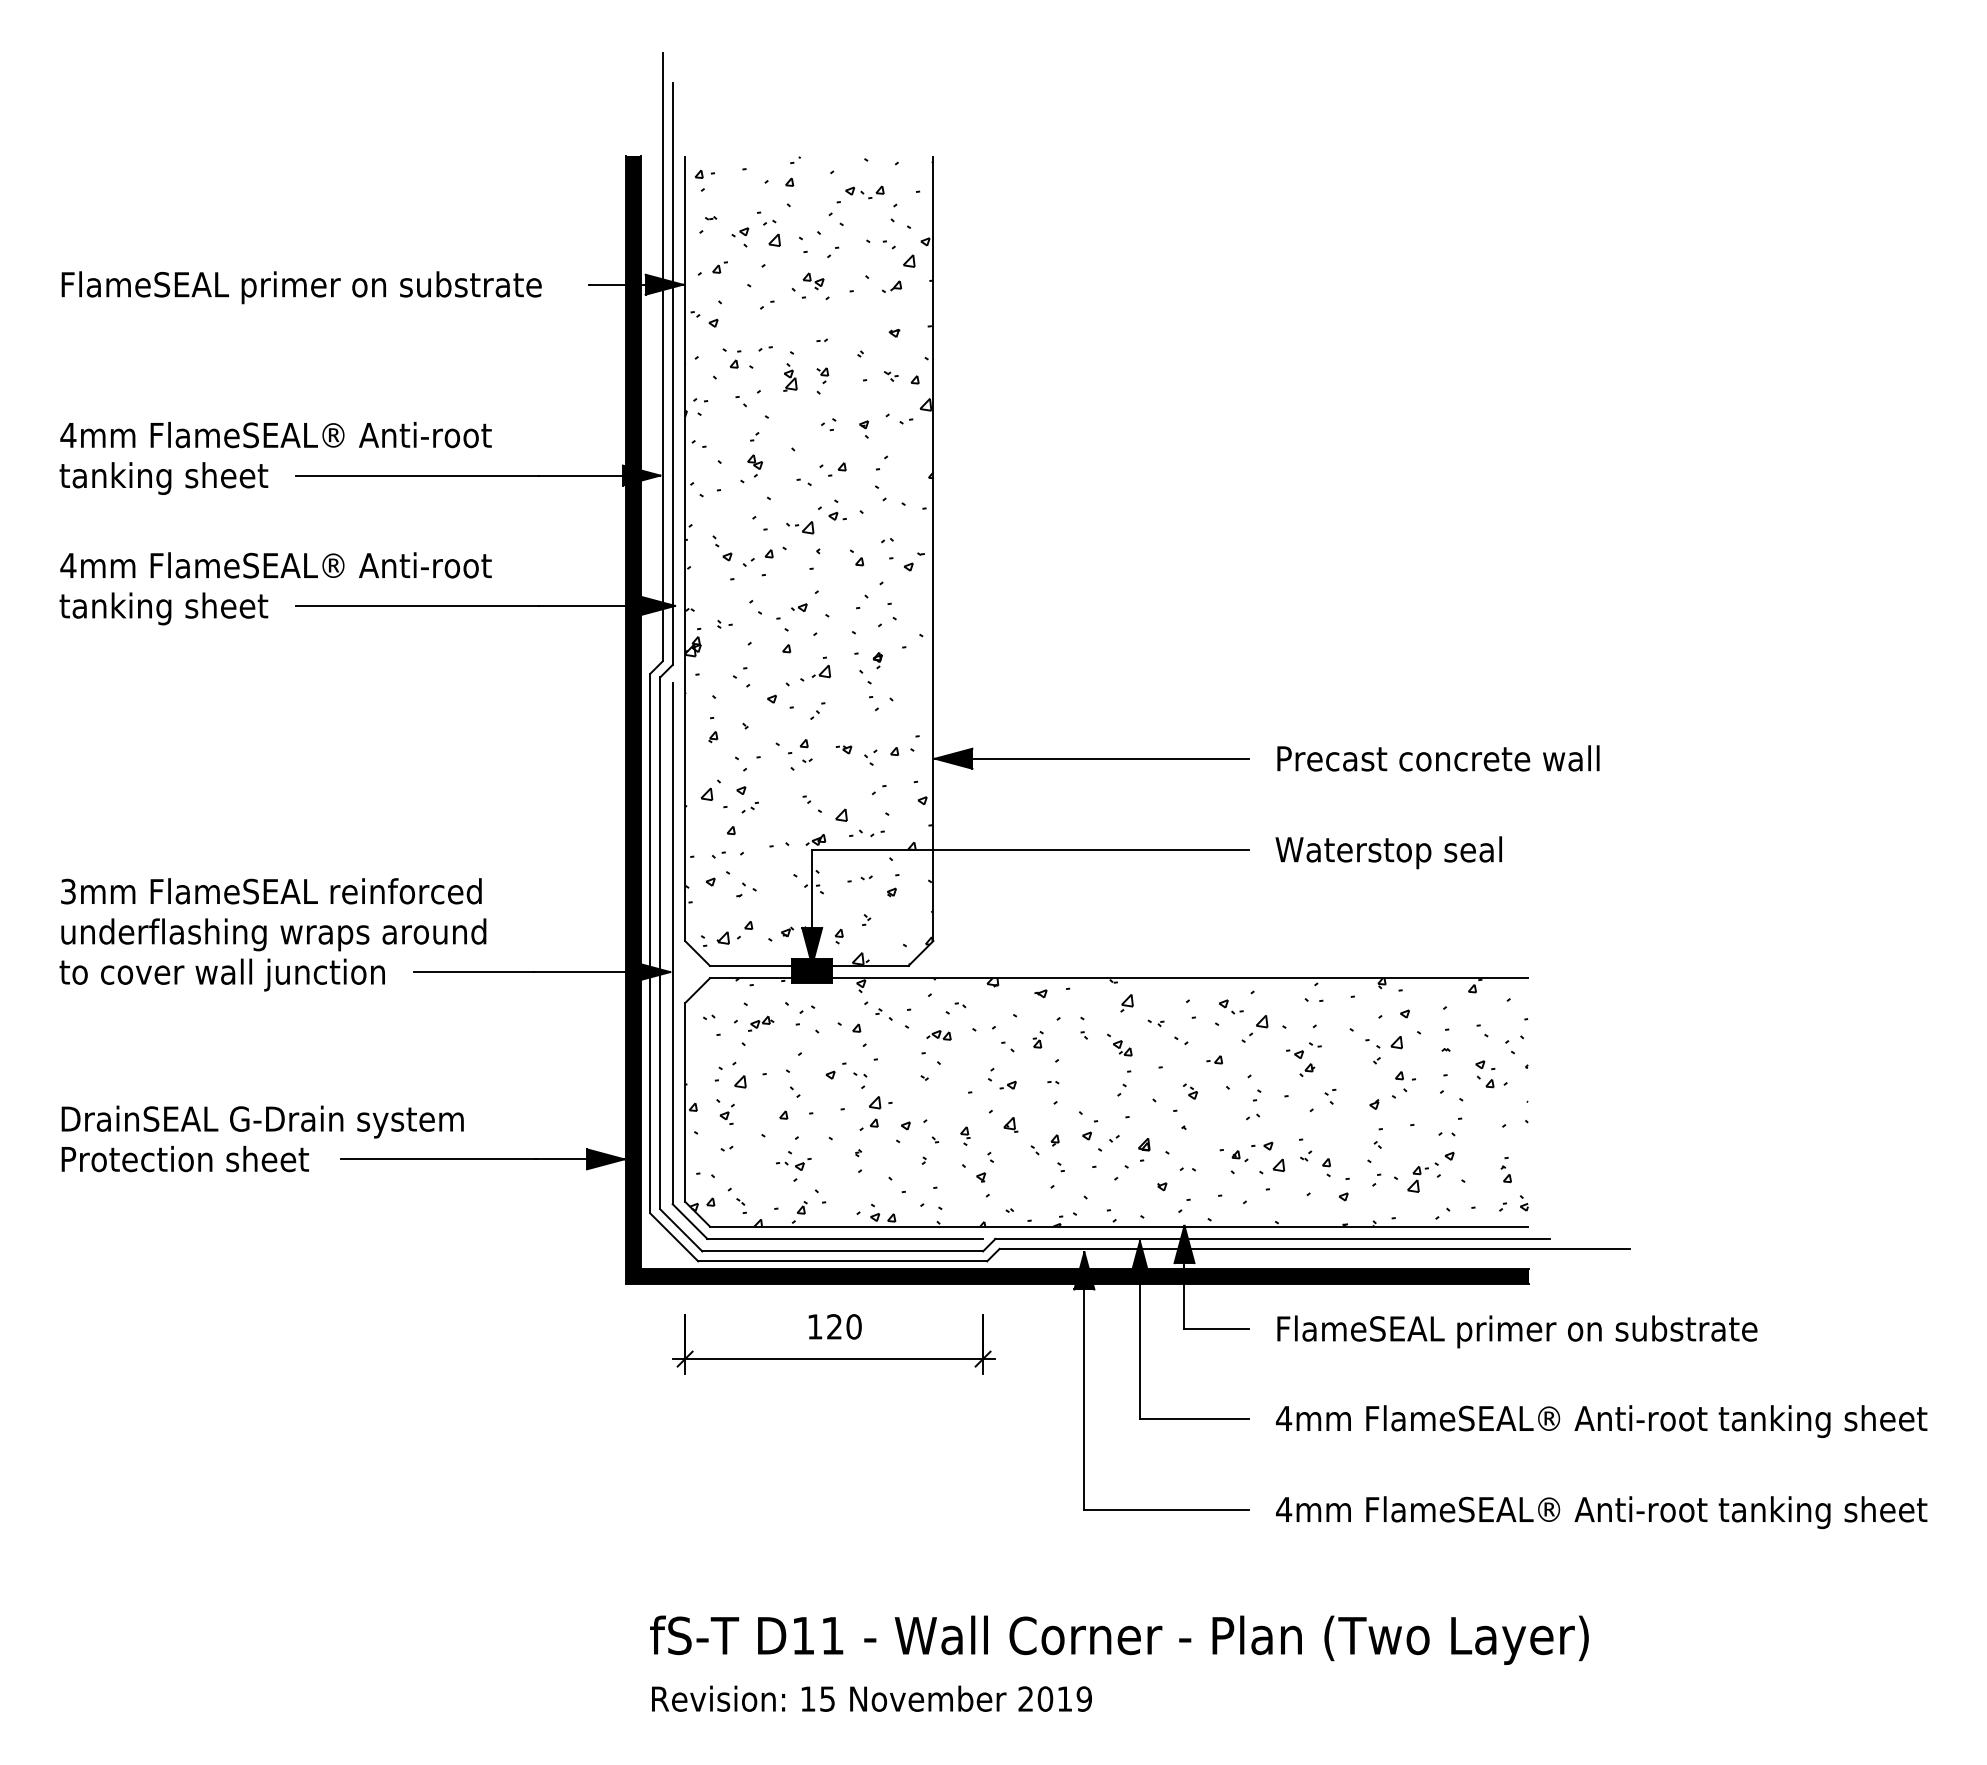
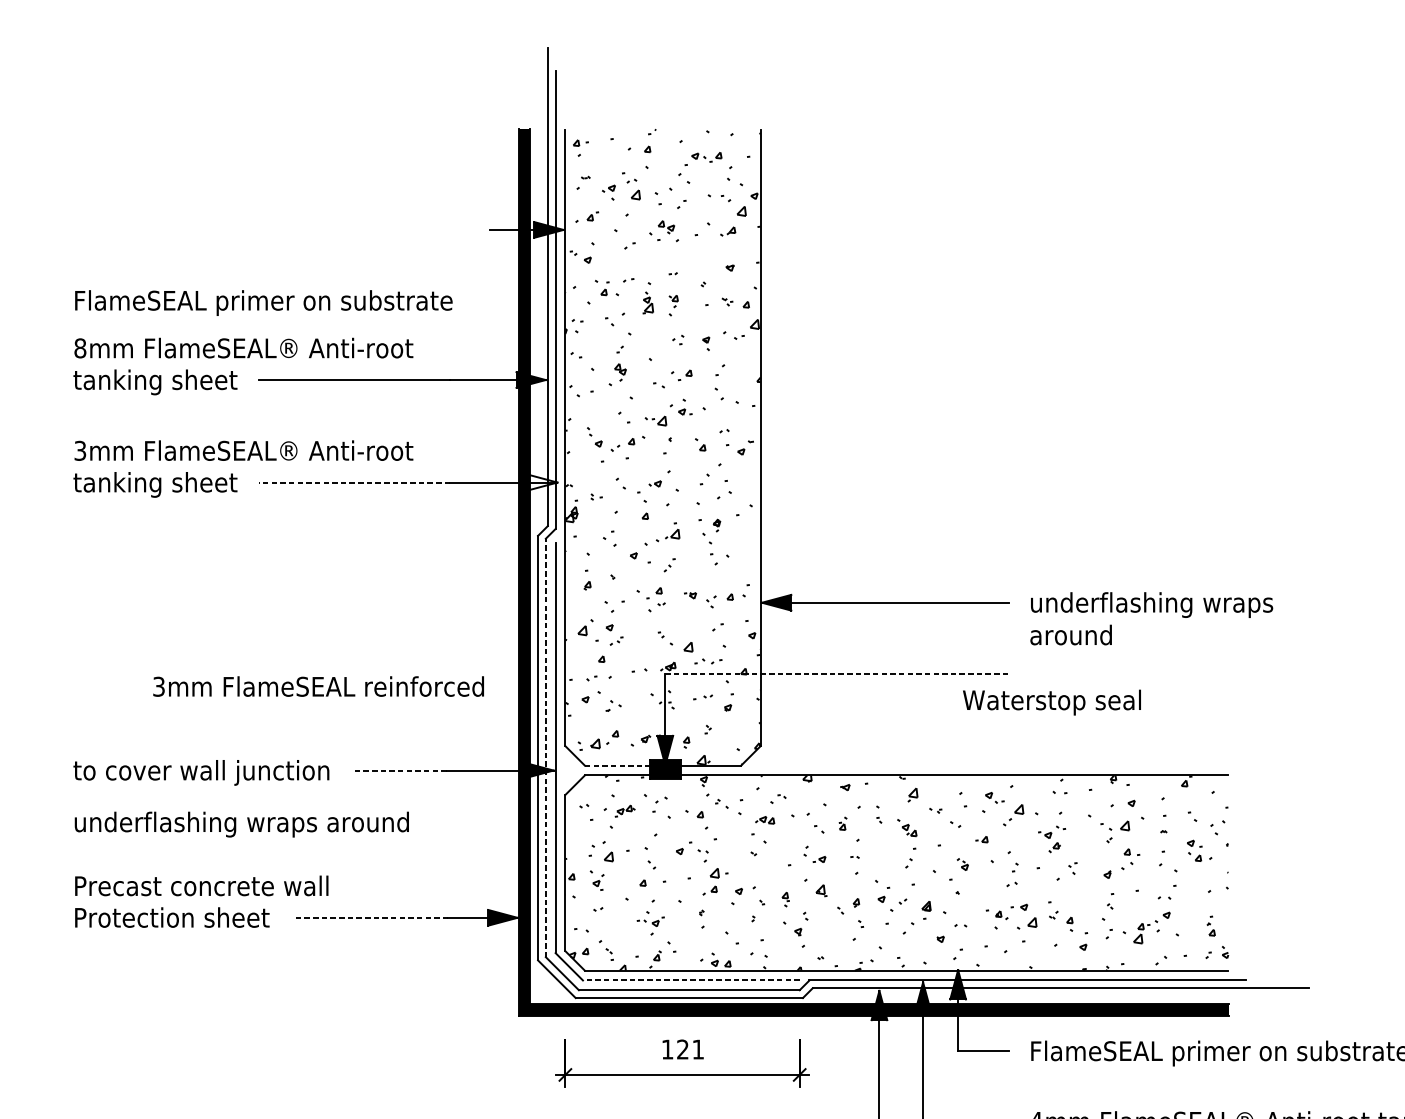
text: (301, 287) -> (263, 302), moved
text: (68, 435) -> (80, 348), 4mm -> 8mm
text: (68, 565) -> (80, 450), 4mm -> 3mm
line: (416, 605) -> (354, 482), solid -> dashed
fill: (656, 605) -> (542, 482), removed
text: (1437, 778) -> (1157, 618), Precast concrete wall -> underflashing wraps around
line: (1030, 849) -> (837, 674), solid -> dashed
text: (1388, 852) -> (1051, 702), moved
text: (271, 891) -> (318, 686), moved
text: (273, 934) -> (241, 824), moved
line: (660, 942) -> (546, 747), solid -> dashed
line: (751, 965) -> (617, 765), solid -> dashed
line: (473, 972) -> (398, 770), solid -> dashed
text: (263, 1121) -> (233, 888), DrainSEAL G-Drain system -> Precast concrete wall
line: (438, 1159) -> (371, 917), solid -> dashed
line: (845, 1238) -> (691, 980), solid -> dashed
text: (853, 1326) -> (697, 1049), 120 -> 121

